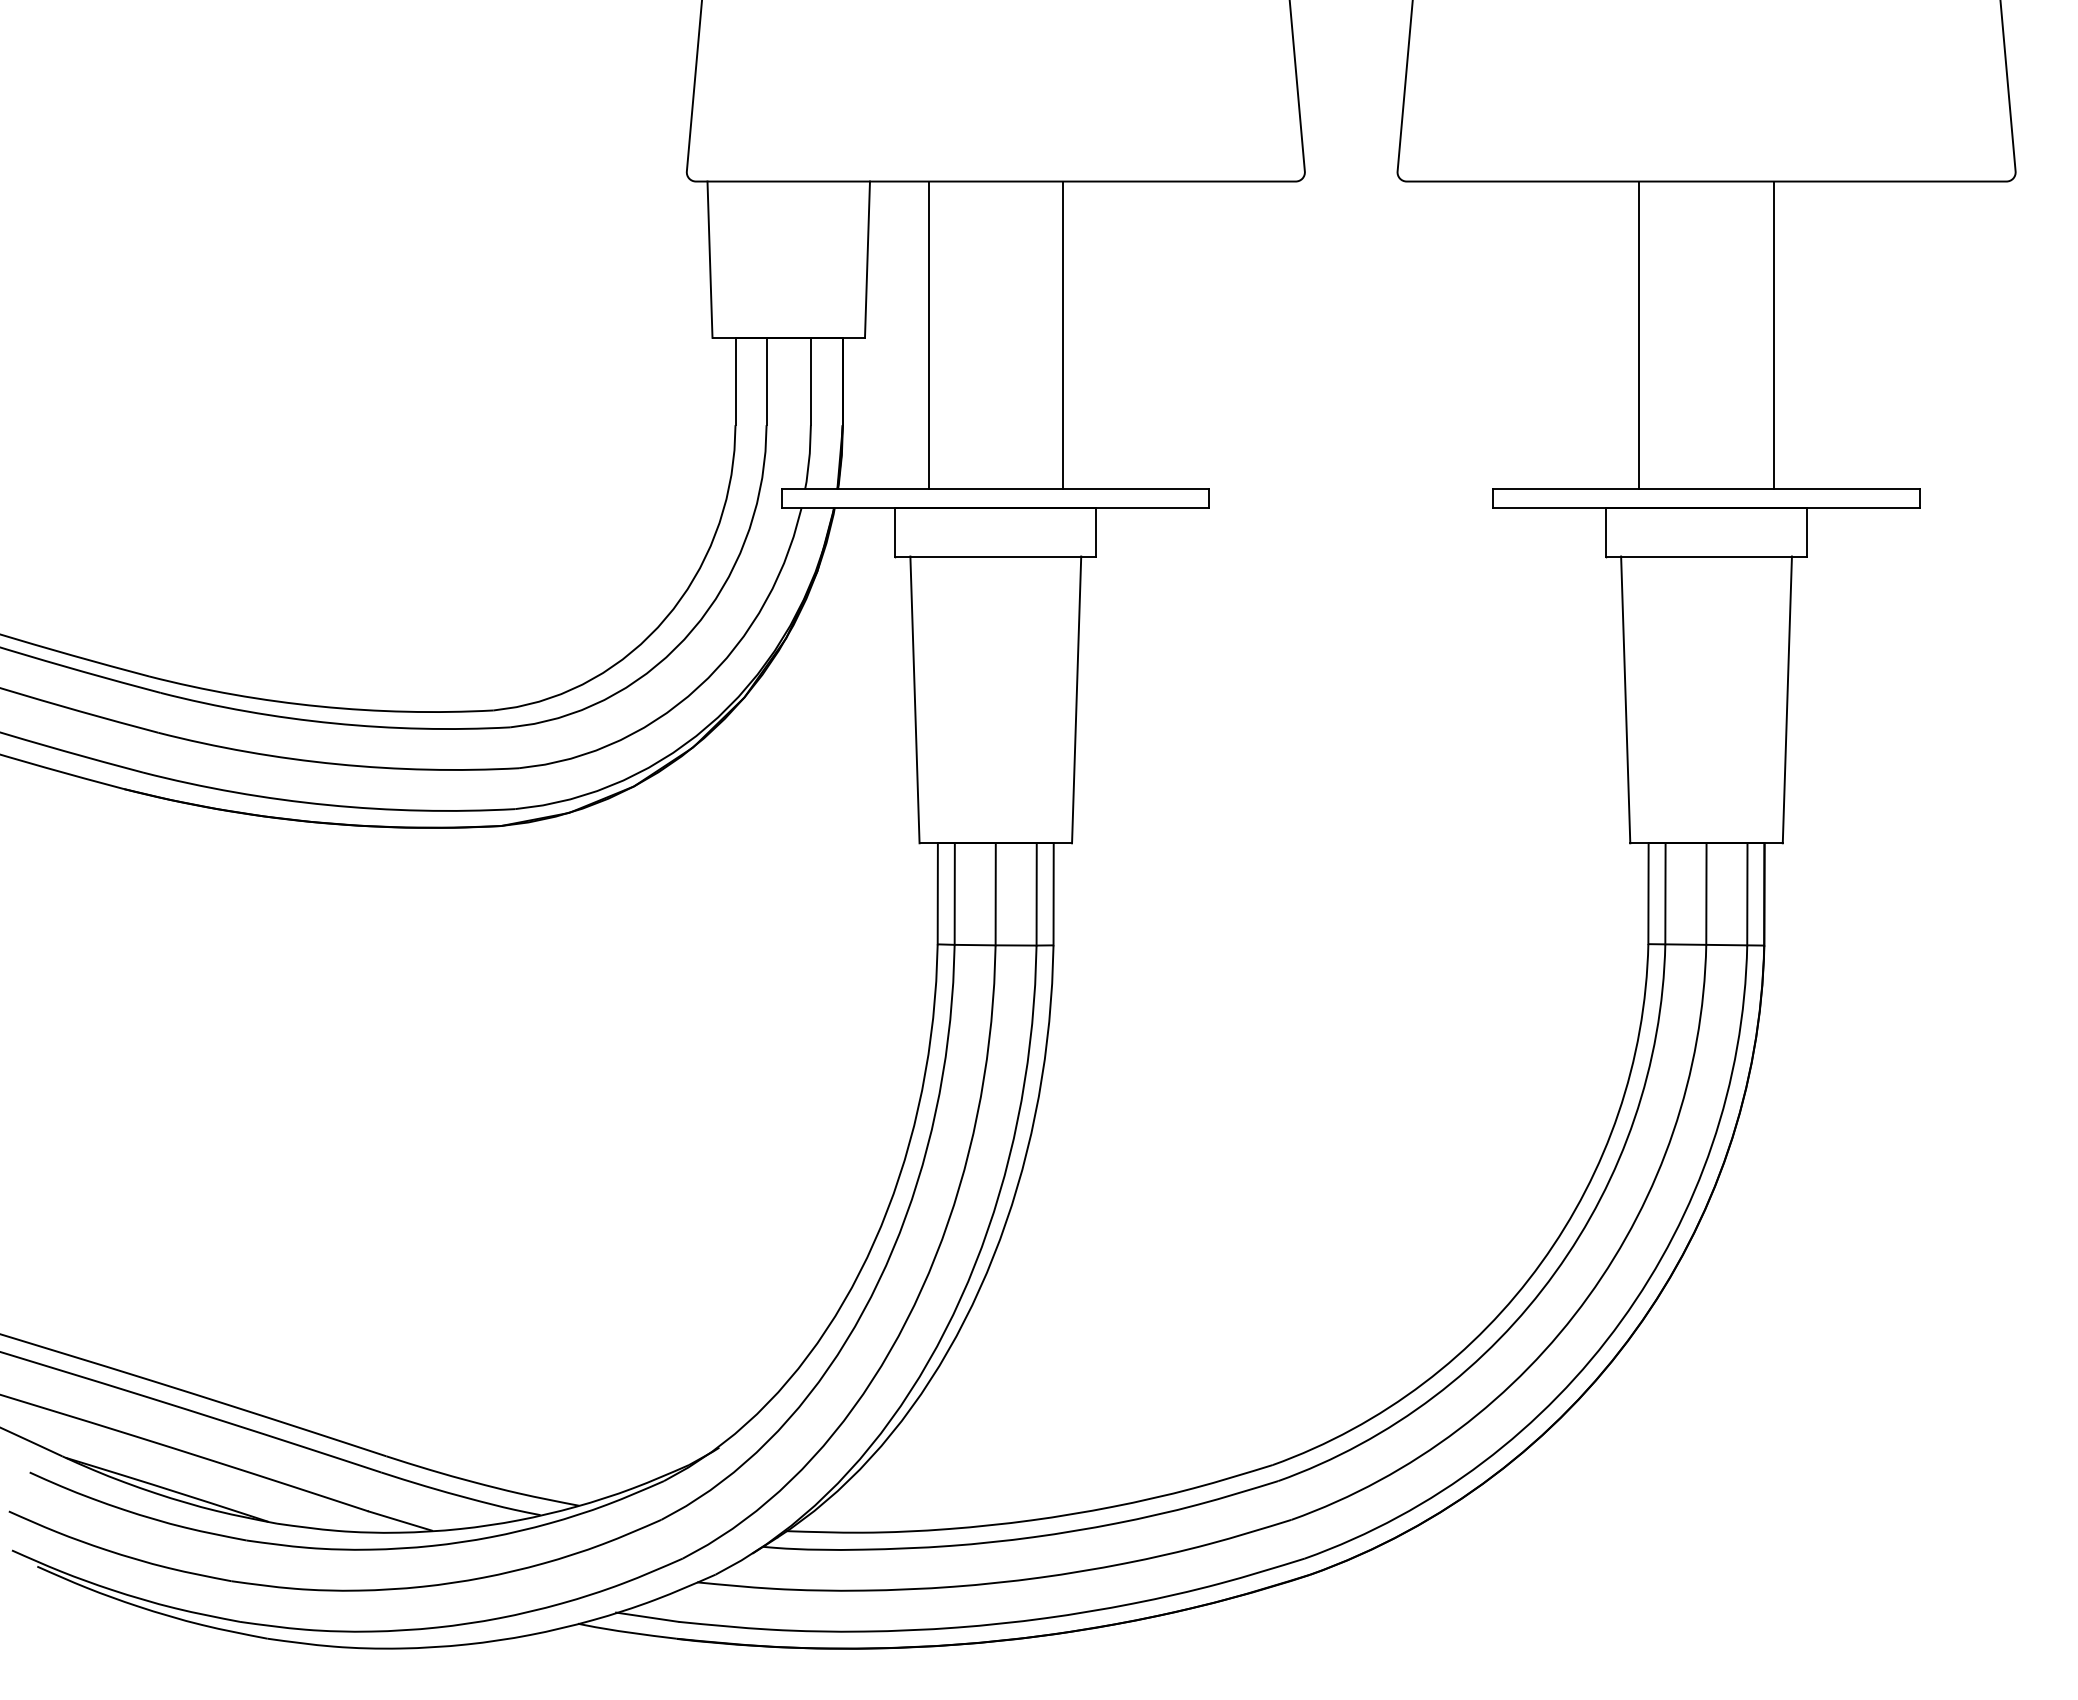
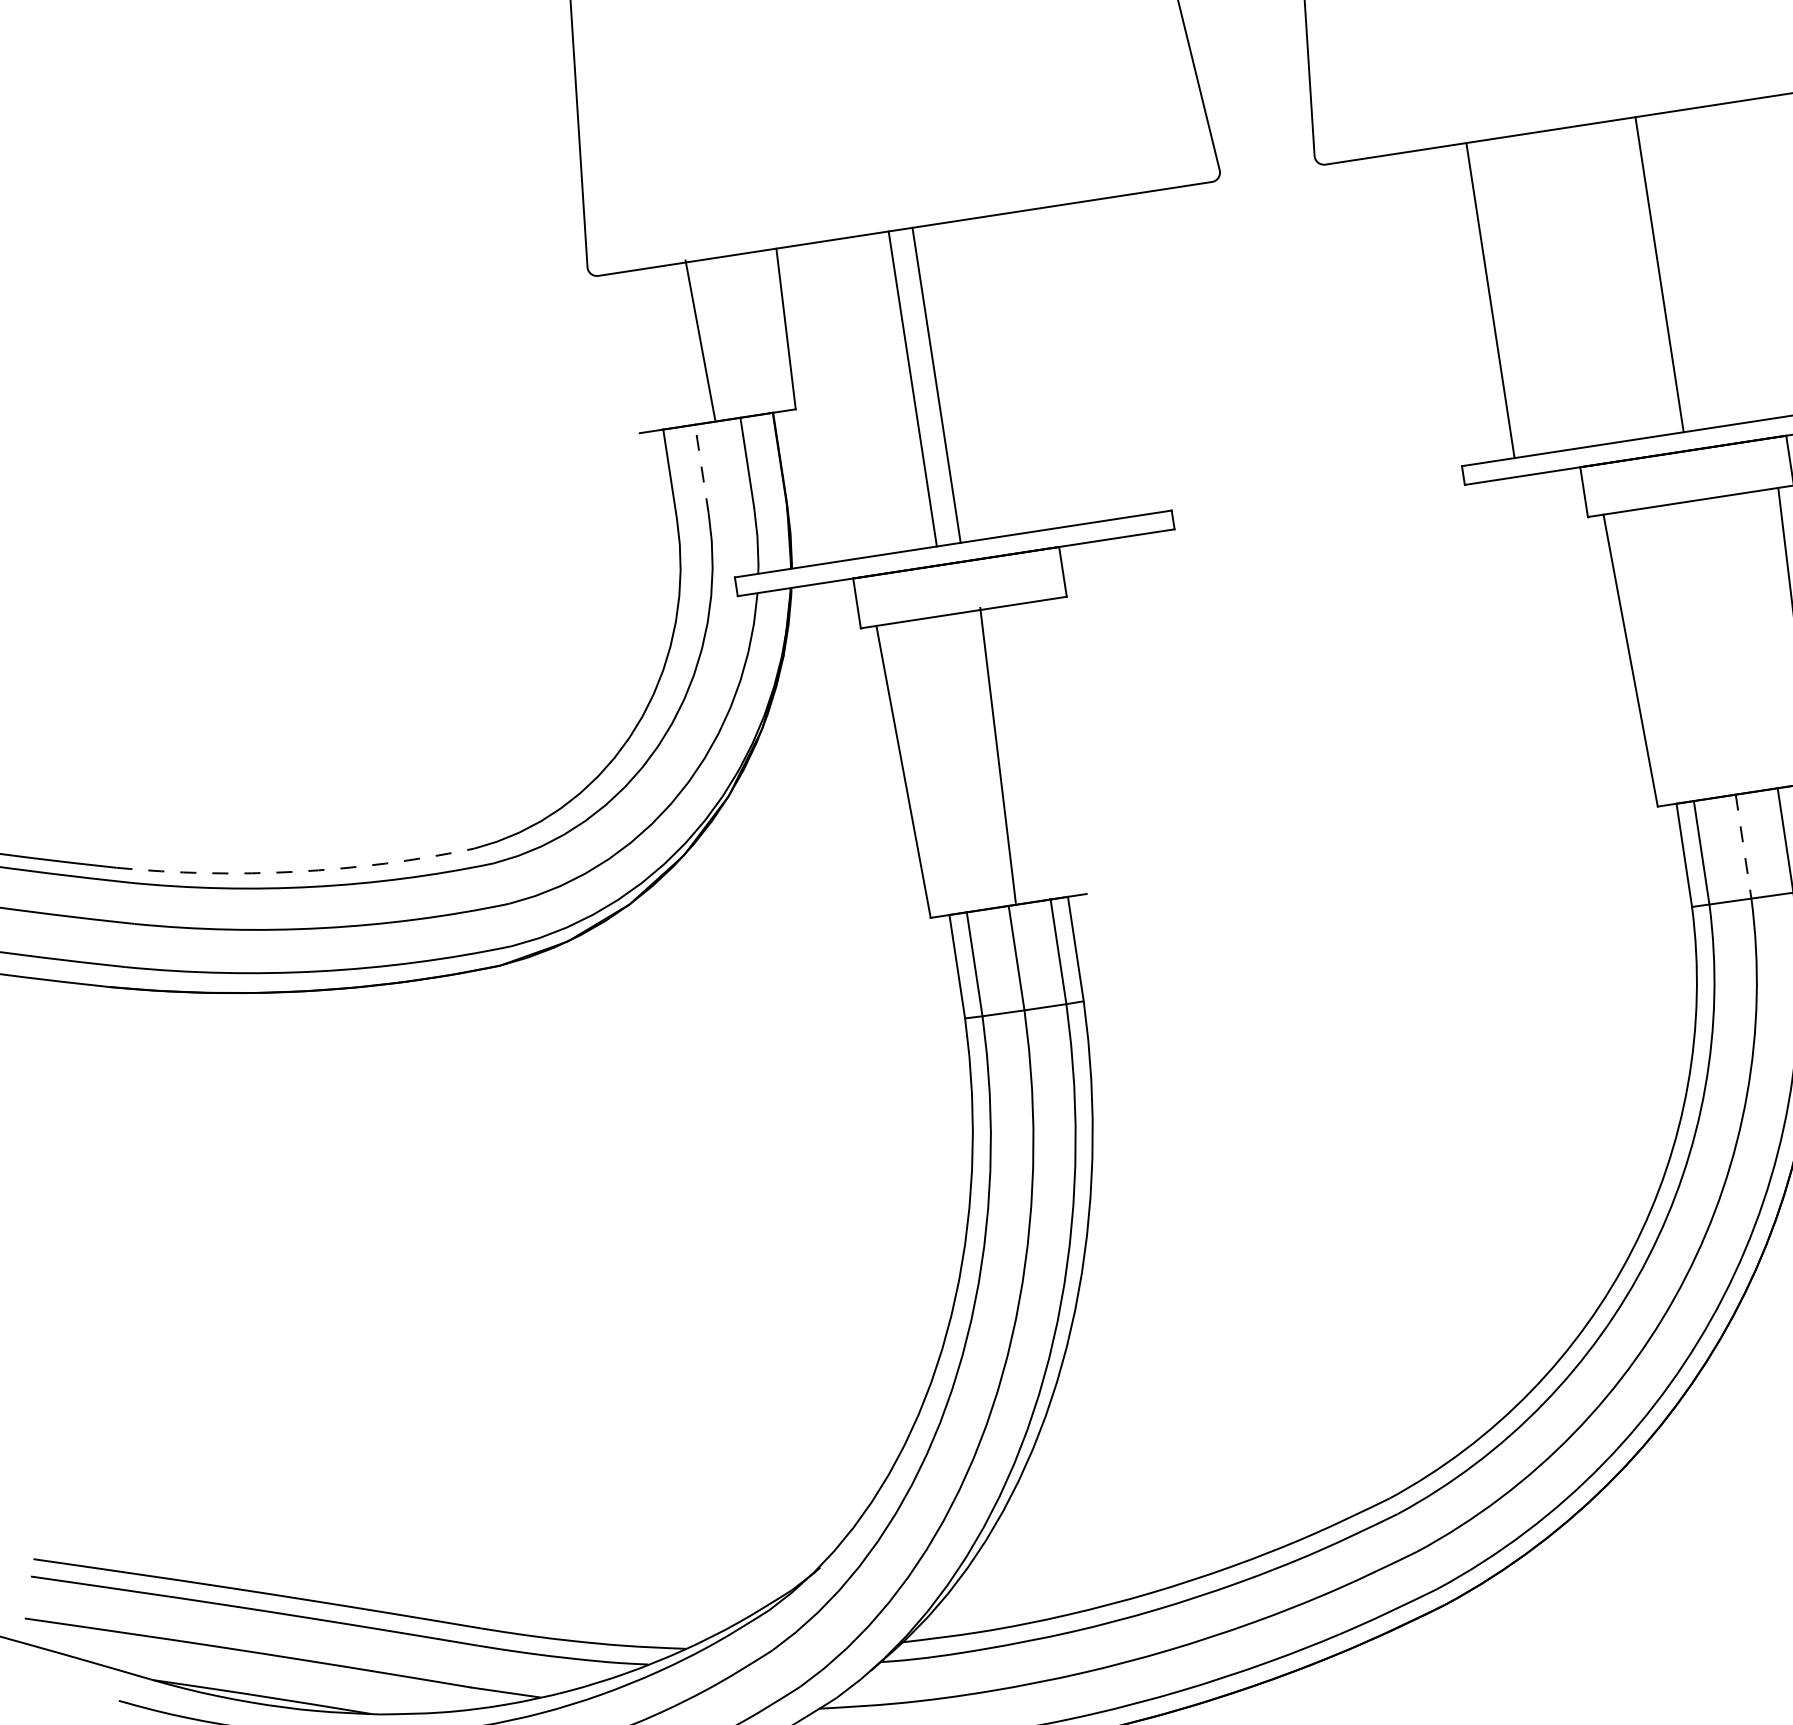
line: (709, 259) -> (699, 339), moved
line: (928, 335) -> (912, 389), moved
line: (1063, 335) -> (937, 385), moved
line: (1639, 335) -> (1490, 300), moved
line: (1773, 335) -> (1659, 274), moved
line: (766, 381) -> (701, 469), solid -> dashed
line: (1076, 699) -> (997, 754), moved
arc: (320, 706) -> (296, 871), solid -> dashed
line: (1706, 894) -> (1743, 847), solid -> dashed

